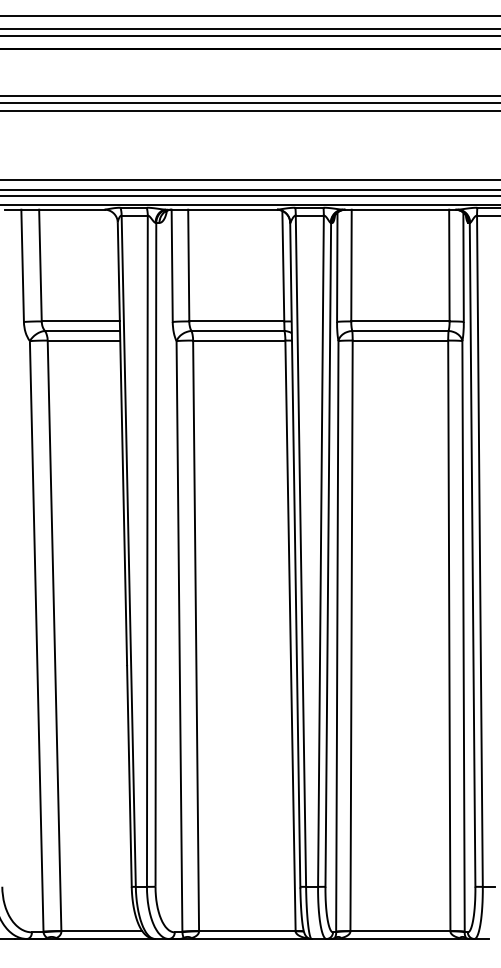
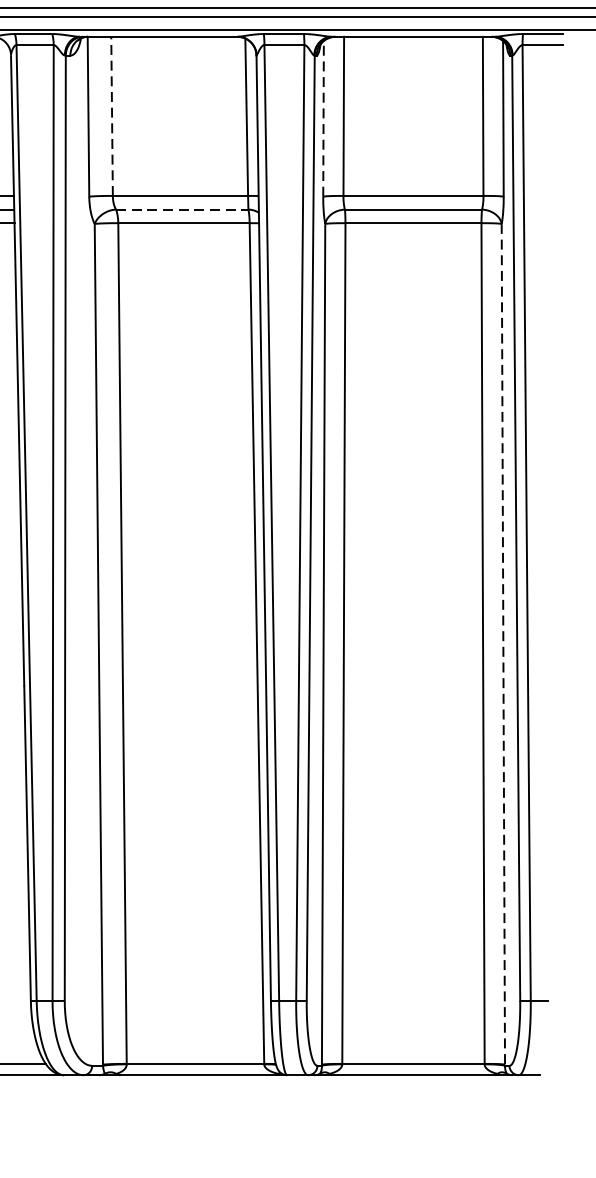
line: (188, 265) -> (111, 116), solid -> dashed
line: (337, 267) -> (323, 119), solid -> dashed
line: (238, 331) -> (182, 210), solid -> dashed
line: (463, 636) -> (503, 644), solid -> dashed

